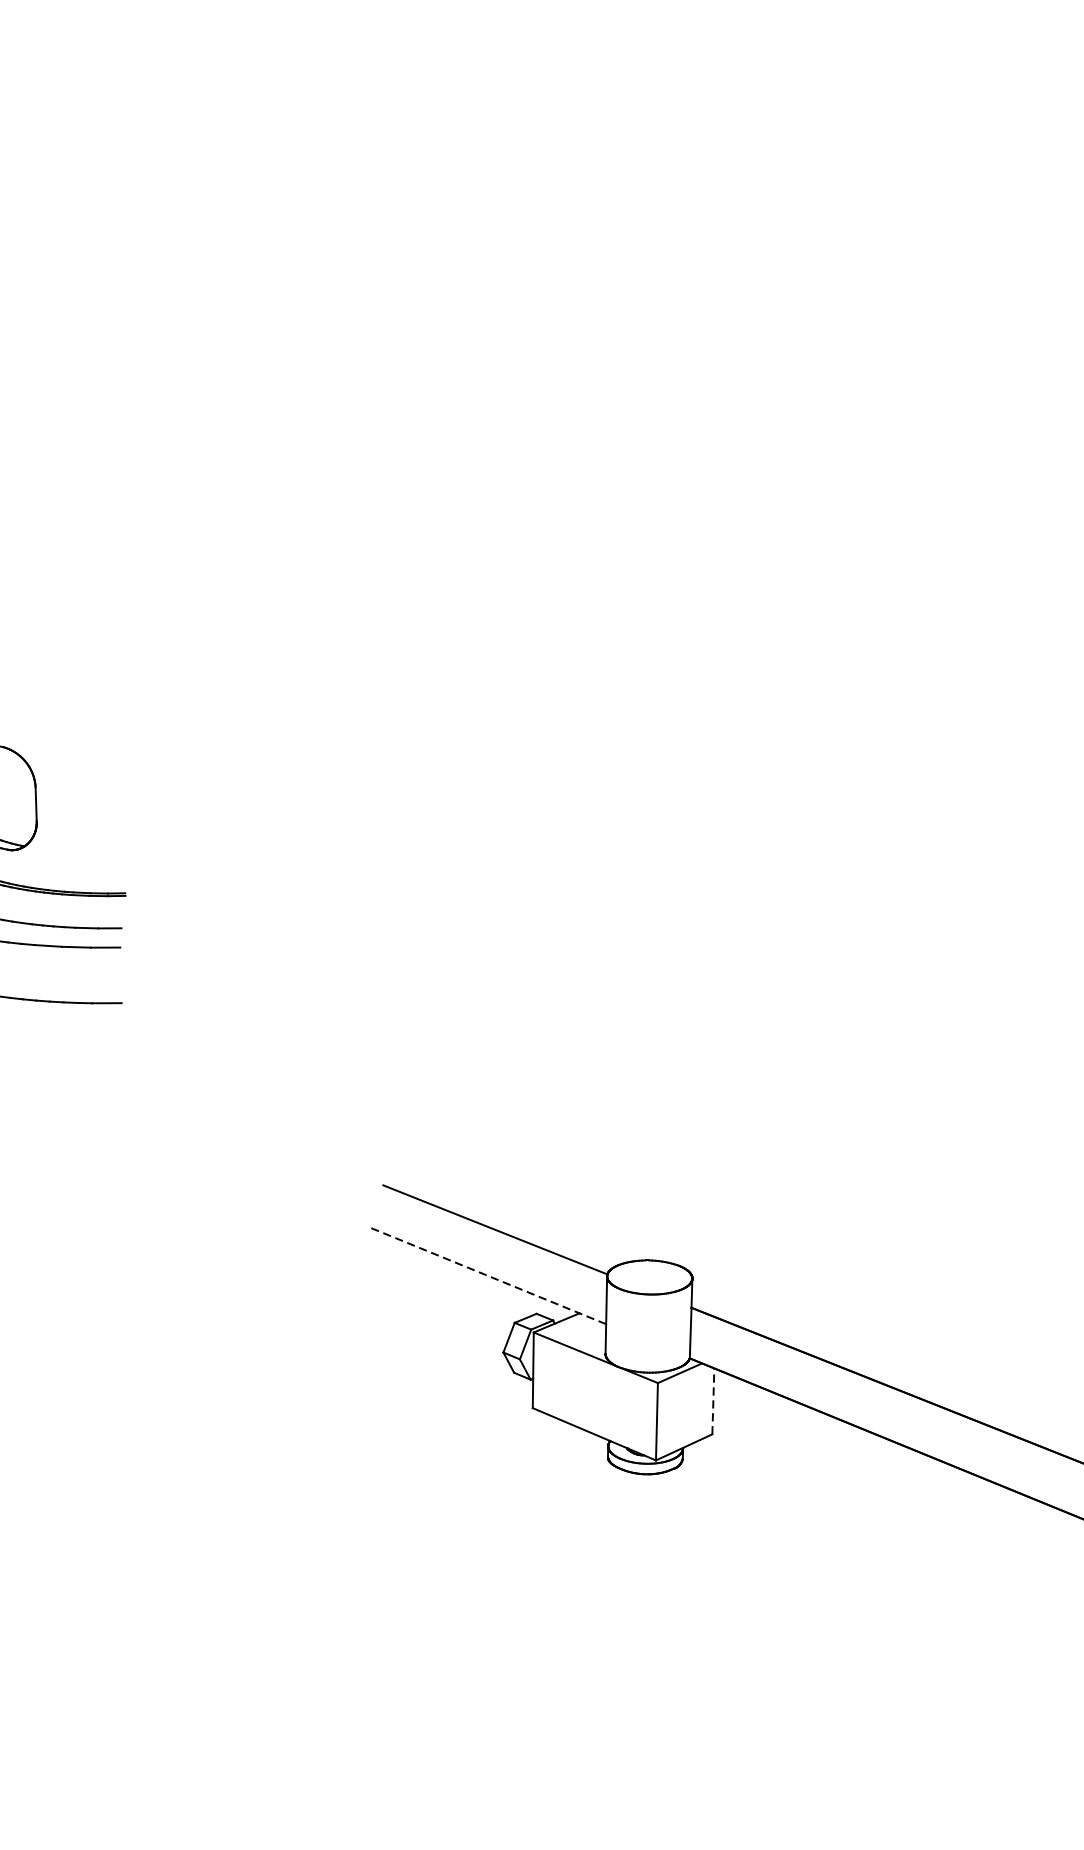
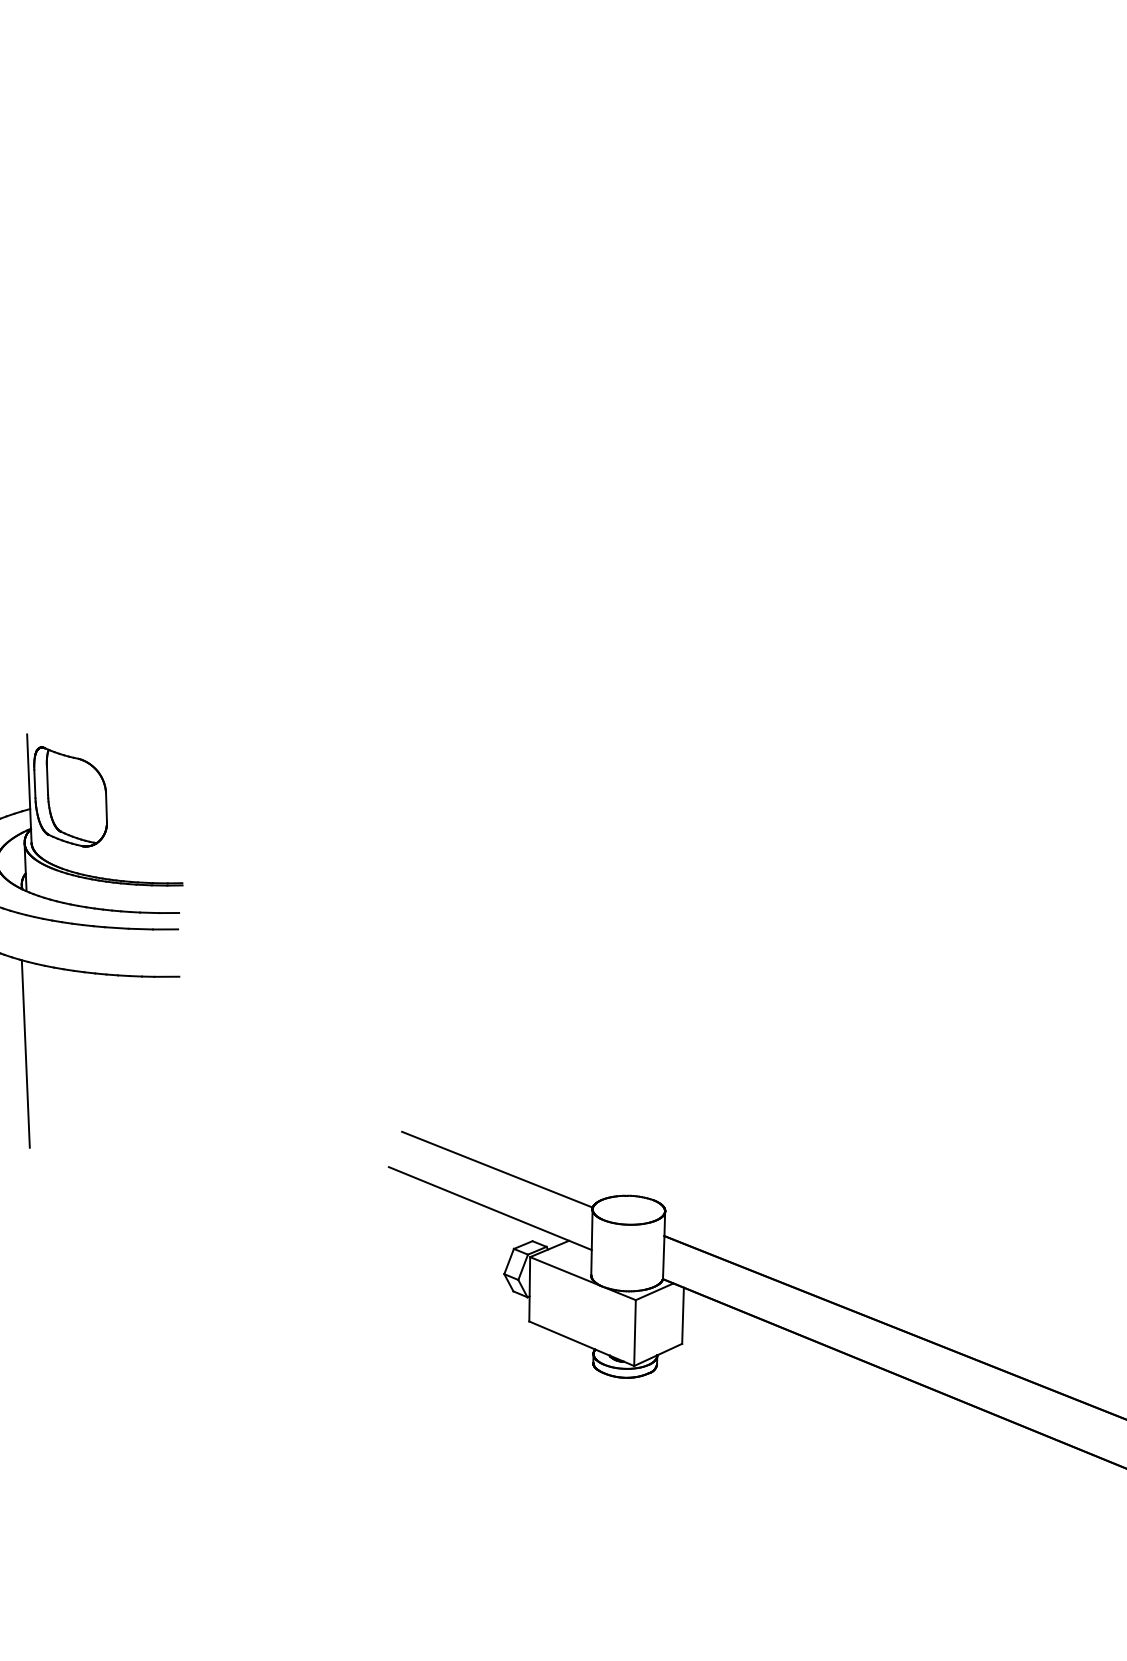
line: (487, 1275) -> (490, 1208), dashed -> solid
line: (713, 1401) -> (683, 1315), dashed -> solid

